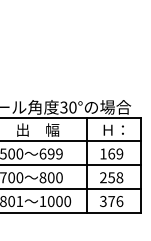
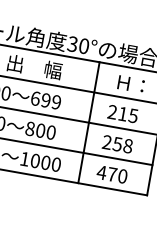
text: (111, 153) -> (122, 113), 169 -> 215
text: (111, 201) -> (112, 174), 376 -> 470

